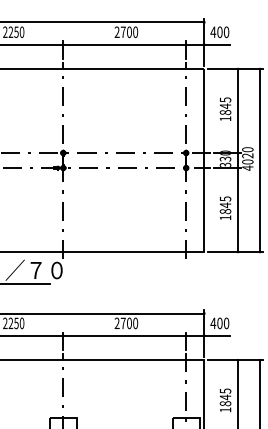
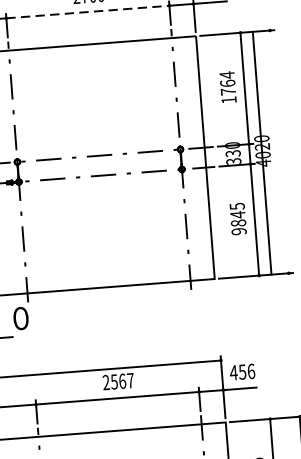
line: (125, 44) -> (88, 11), solid -> dashed
text: (225, 106) -> (227, 83), 1845 -> 1764
line: (260, 160) -> (262, 153), moved
text: (225, 217) -> (239, 231), 1845 -> 9845
text: (223, 322) -> (247, 370), 400 -> 456
text: (129, 323) -> (122, 381), 2700 -> 2567

